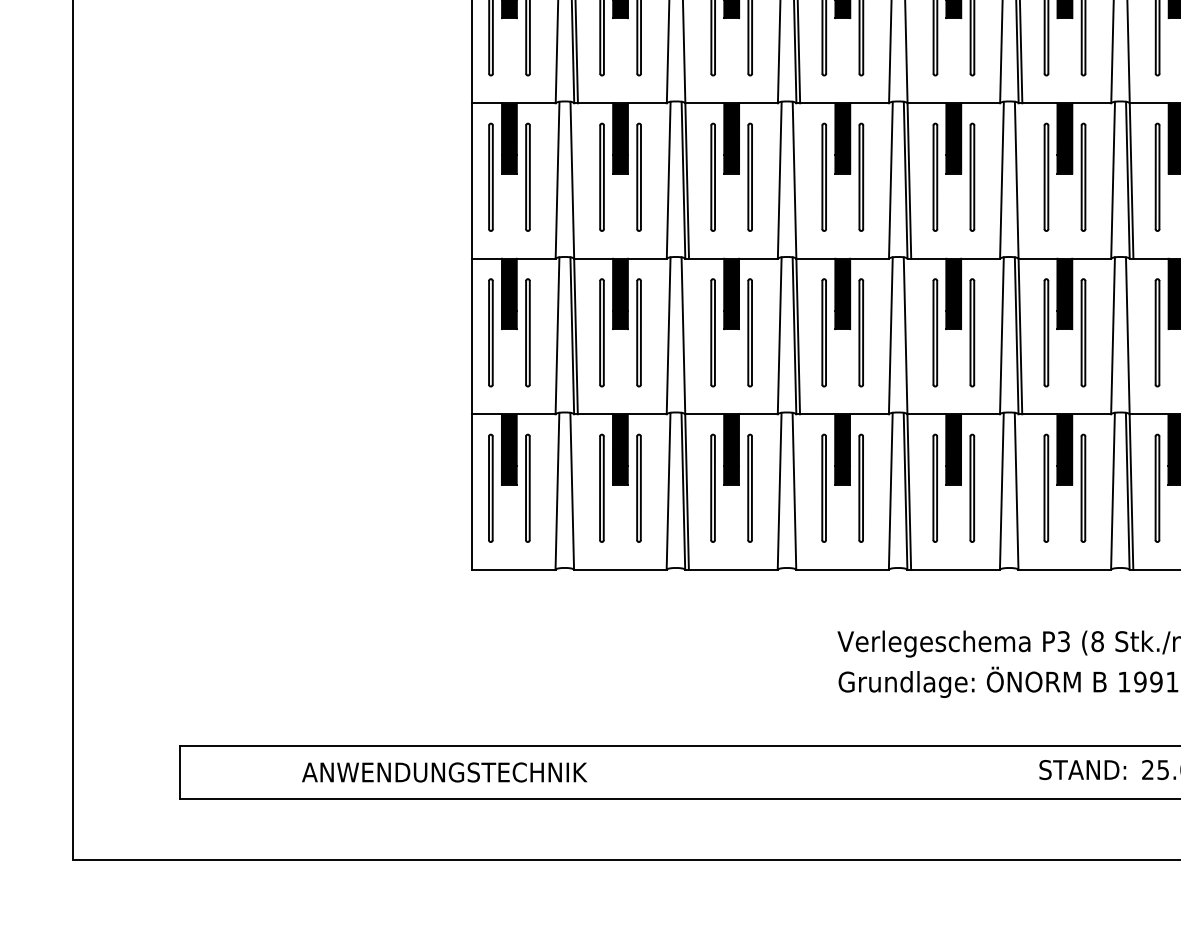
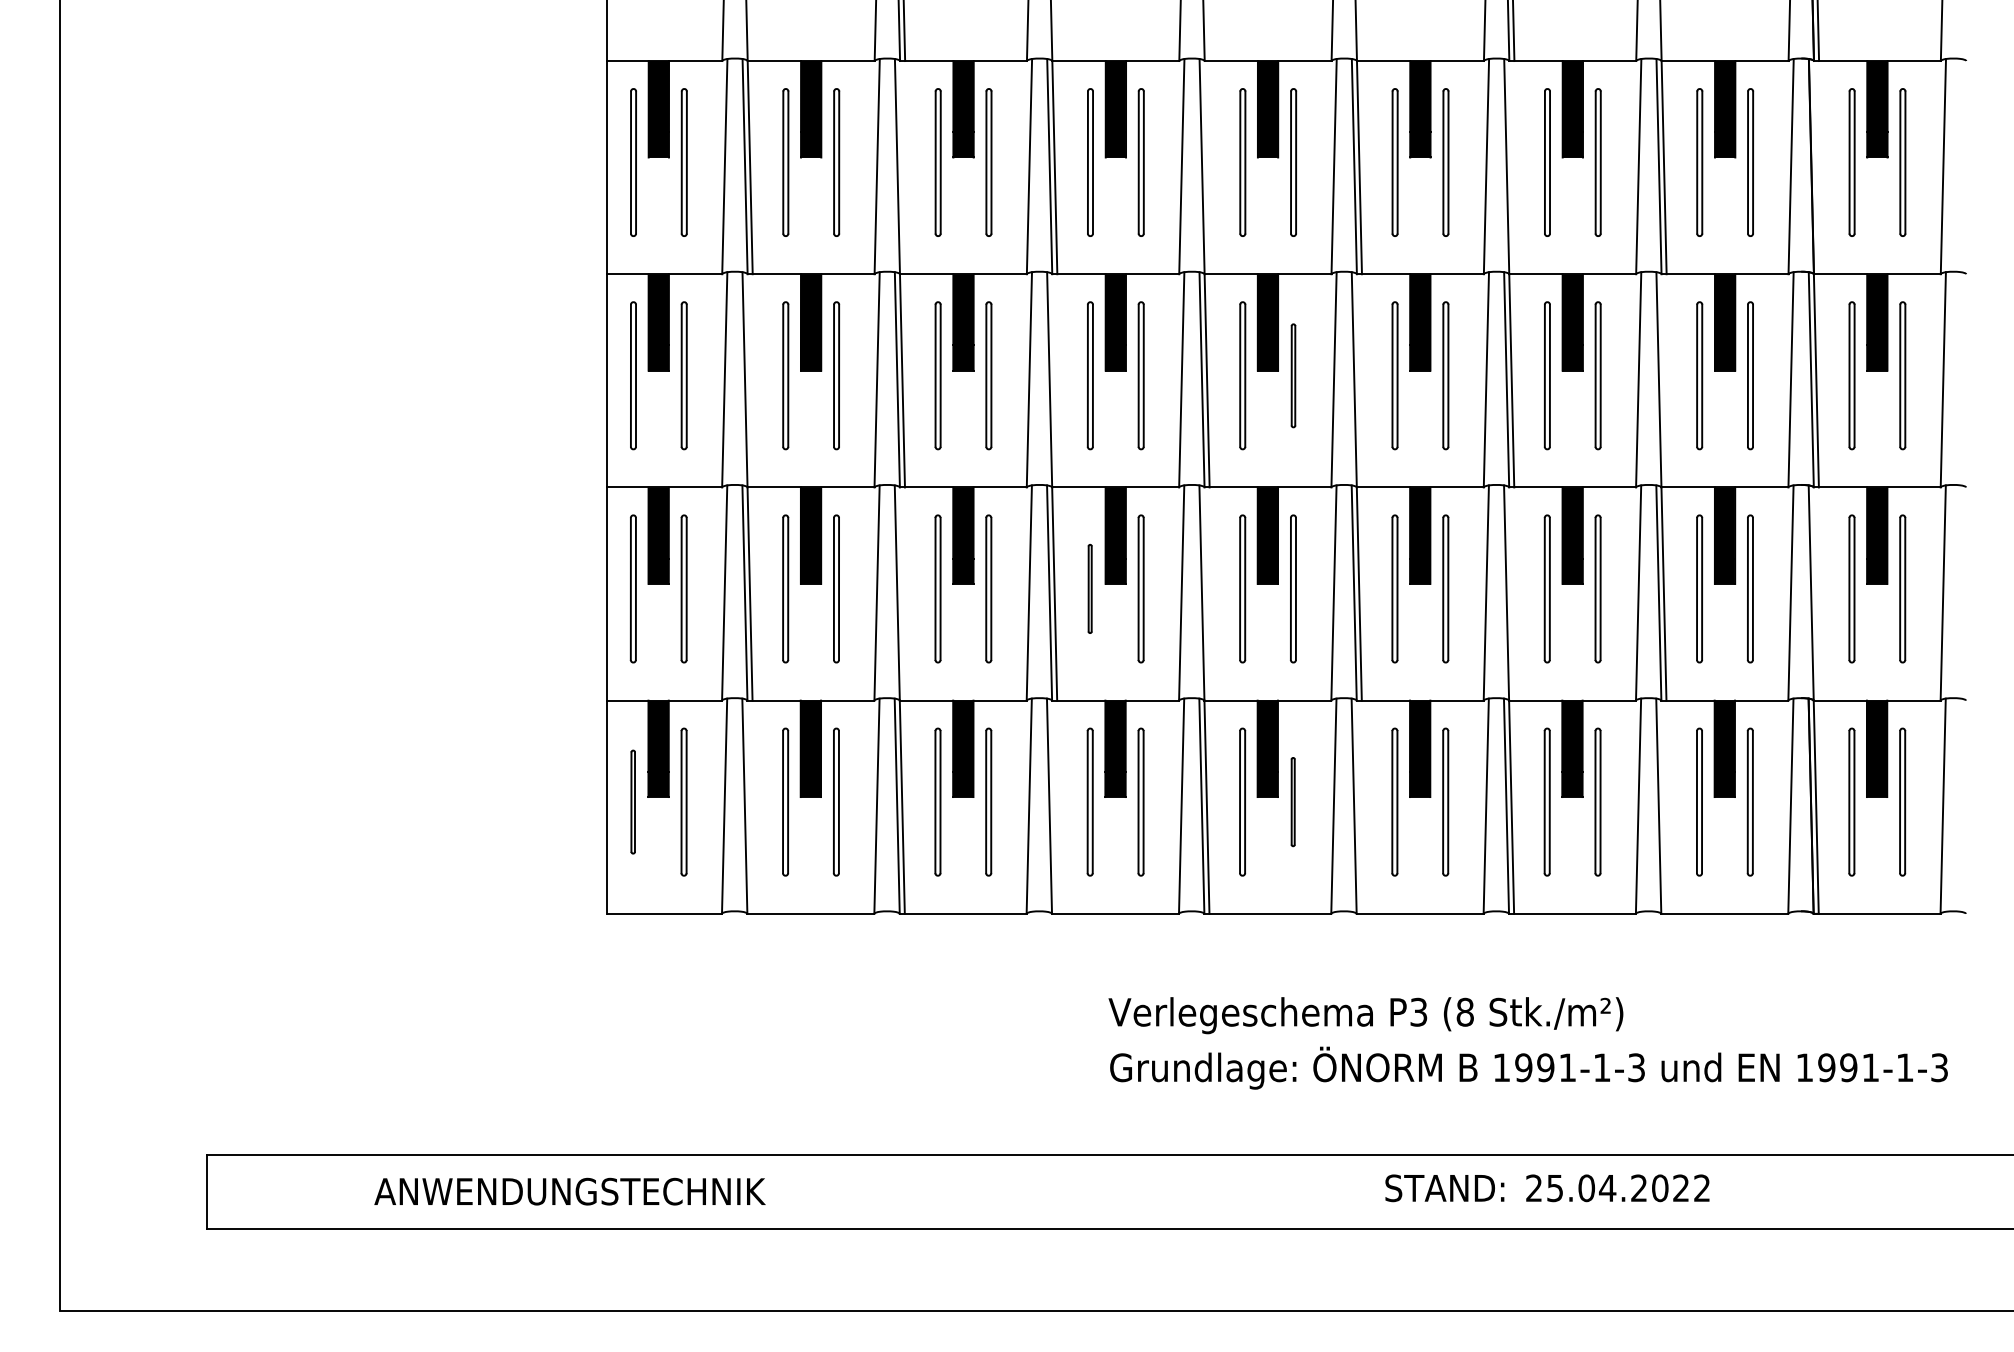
part: (972, 177) -> (1293, 375), size x0.7
part: (823, 332) -> (1089, 588), size x0.6
part: (490, 487) -> (632, 801), size x0.7
part: (971, 487) -> (1292, 801), size x0.6

